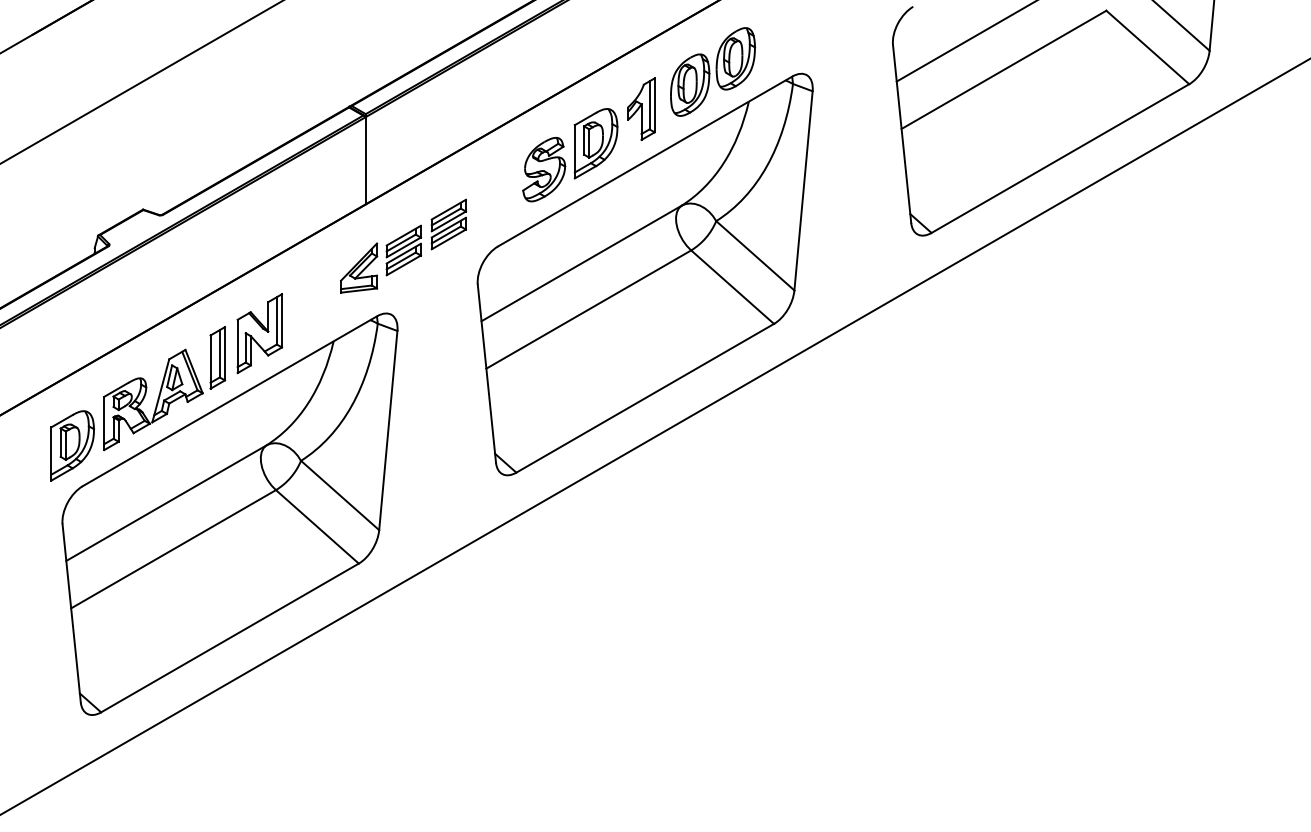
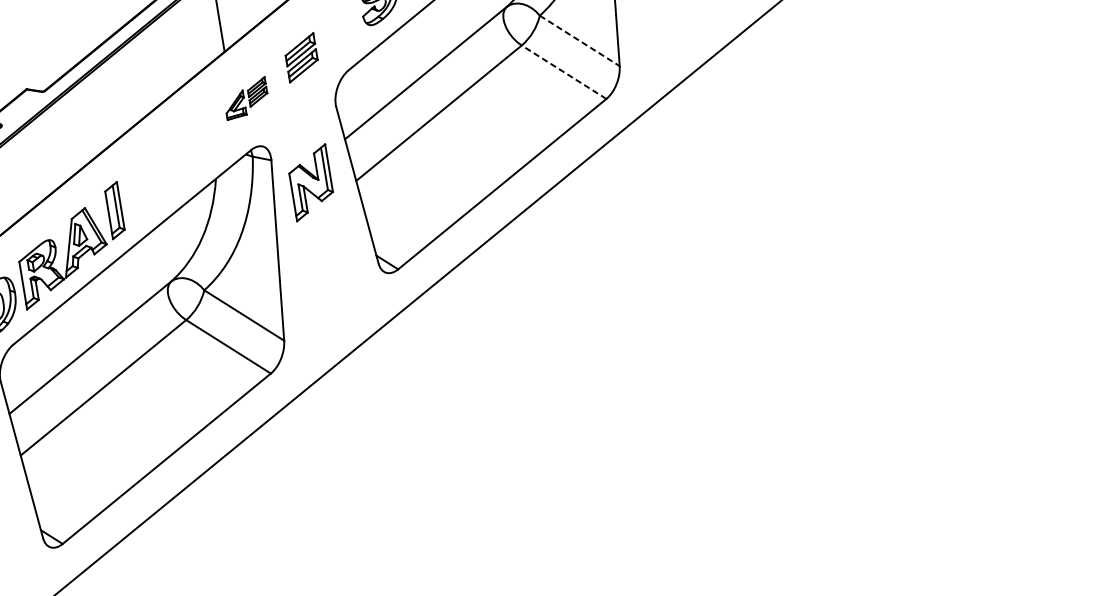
line: (755, 256) -> (580, 41), solid -> dashed
part: (380, 258) -> (245, 98), size x0.6
line: (732, 286) -> (563, 71), solid -> dashed
part: (259, 333) -> (310, 182), moved

